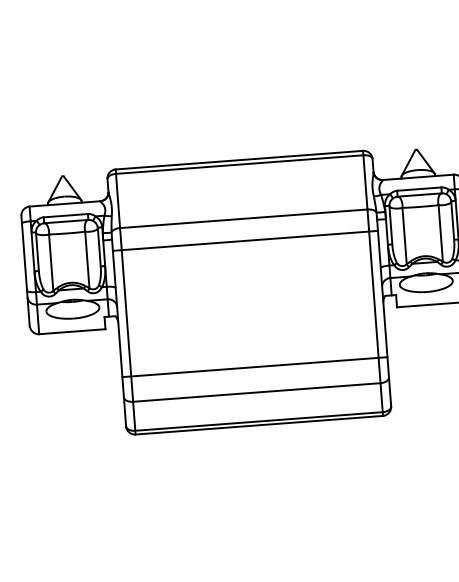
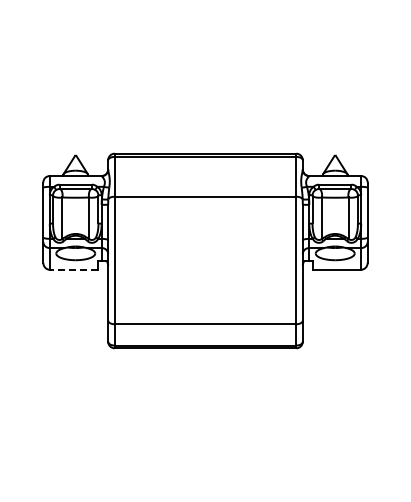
line: (245, 240) -> (205, 212), removed
line: (71, 331) -> (73, 269), solid -> dashed
line: (254, 366) -> (205, 305), removed

